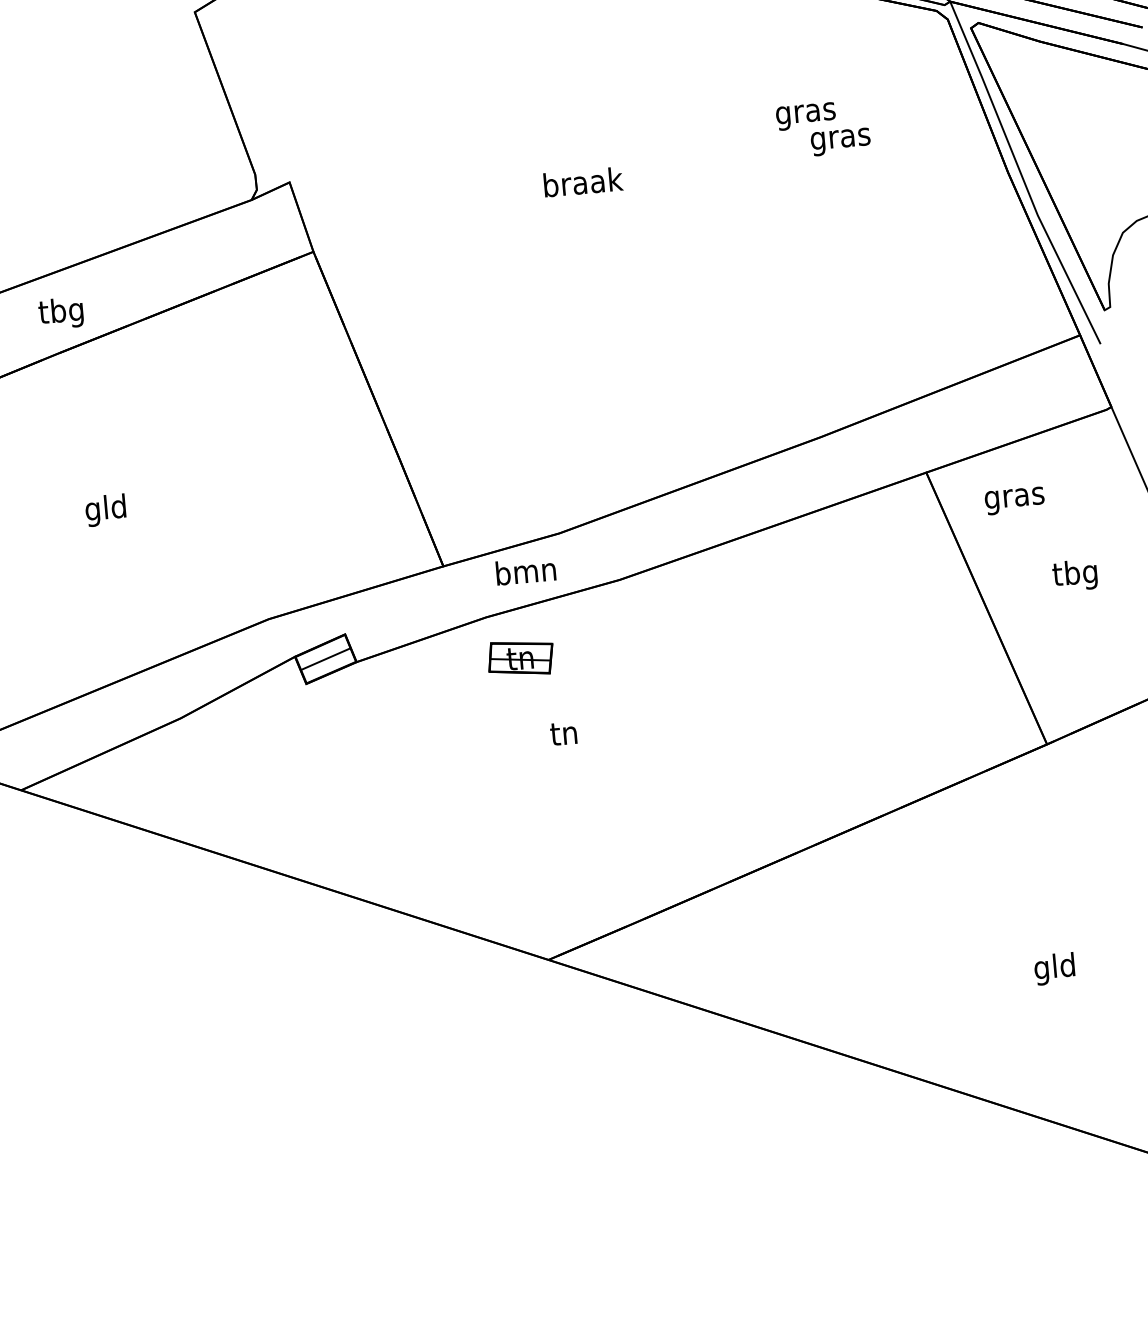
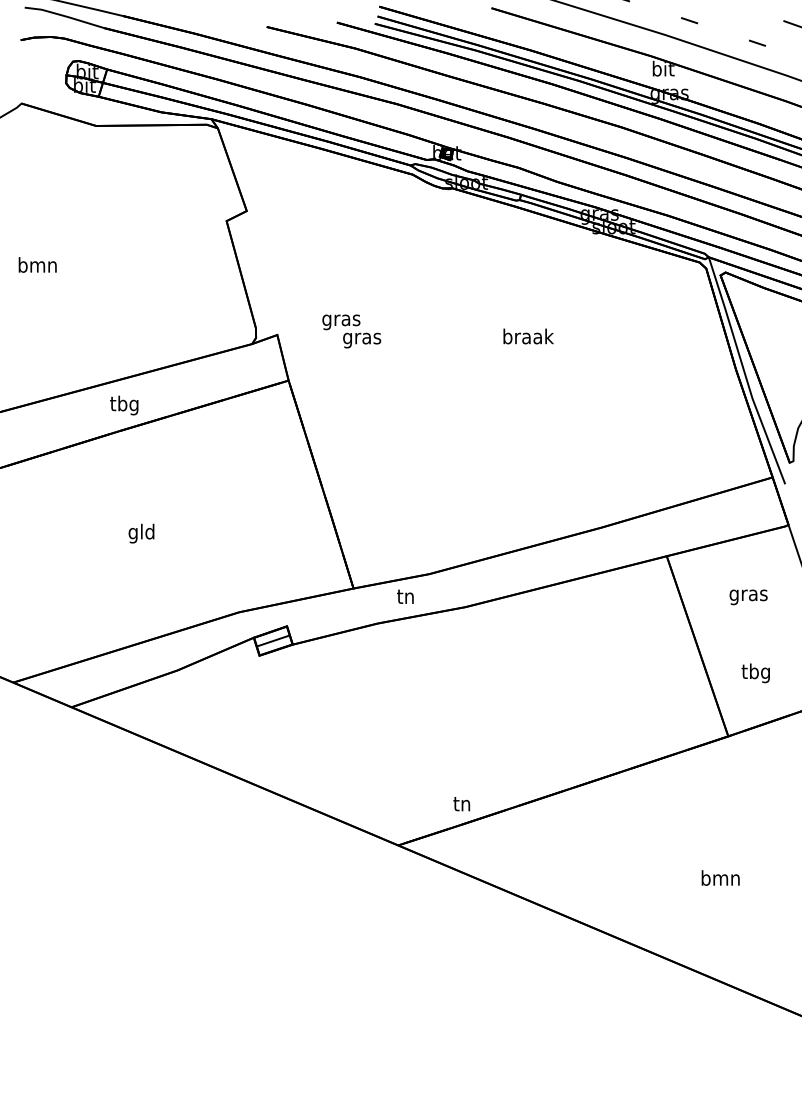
text: (823, 129) -> (351, 331), moved
text: (583, 182) -> (528, 336), moved
text: (1014, 501) -> (748, 597), moved
text: (525, 571) -> (405, 596), bmn -> tn
text: (1074, 575) -> (755, 673), moved
part: (520, 658) -> (397, 651), removed
text: (563, 734) -> (461, 804), moved
text: (1054, 968) -> (720, 879), gld -> bmn

